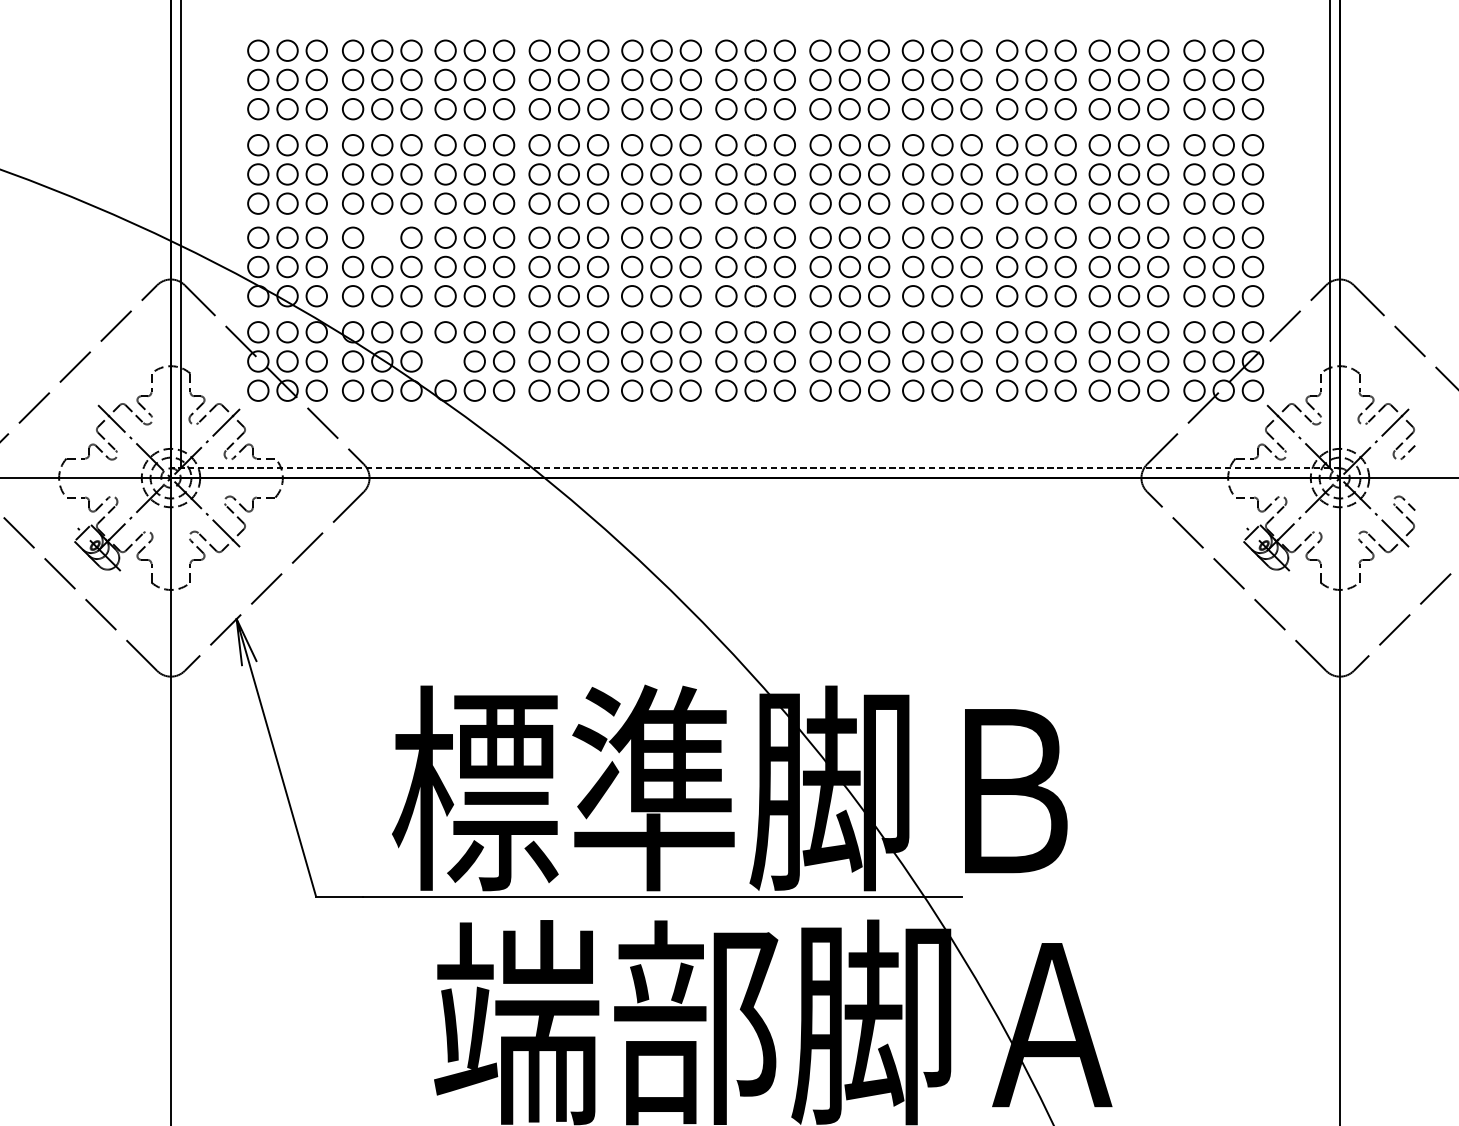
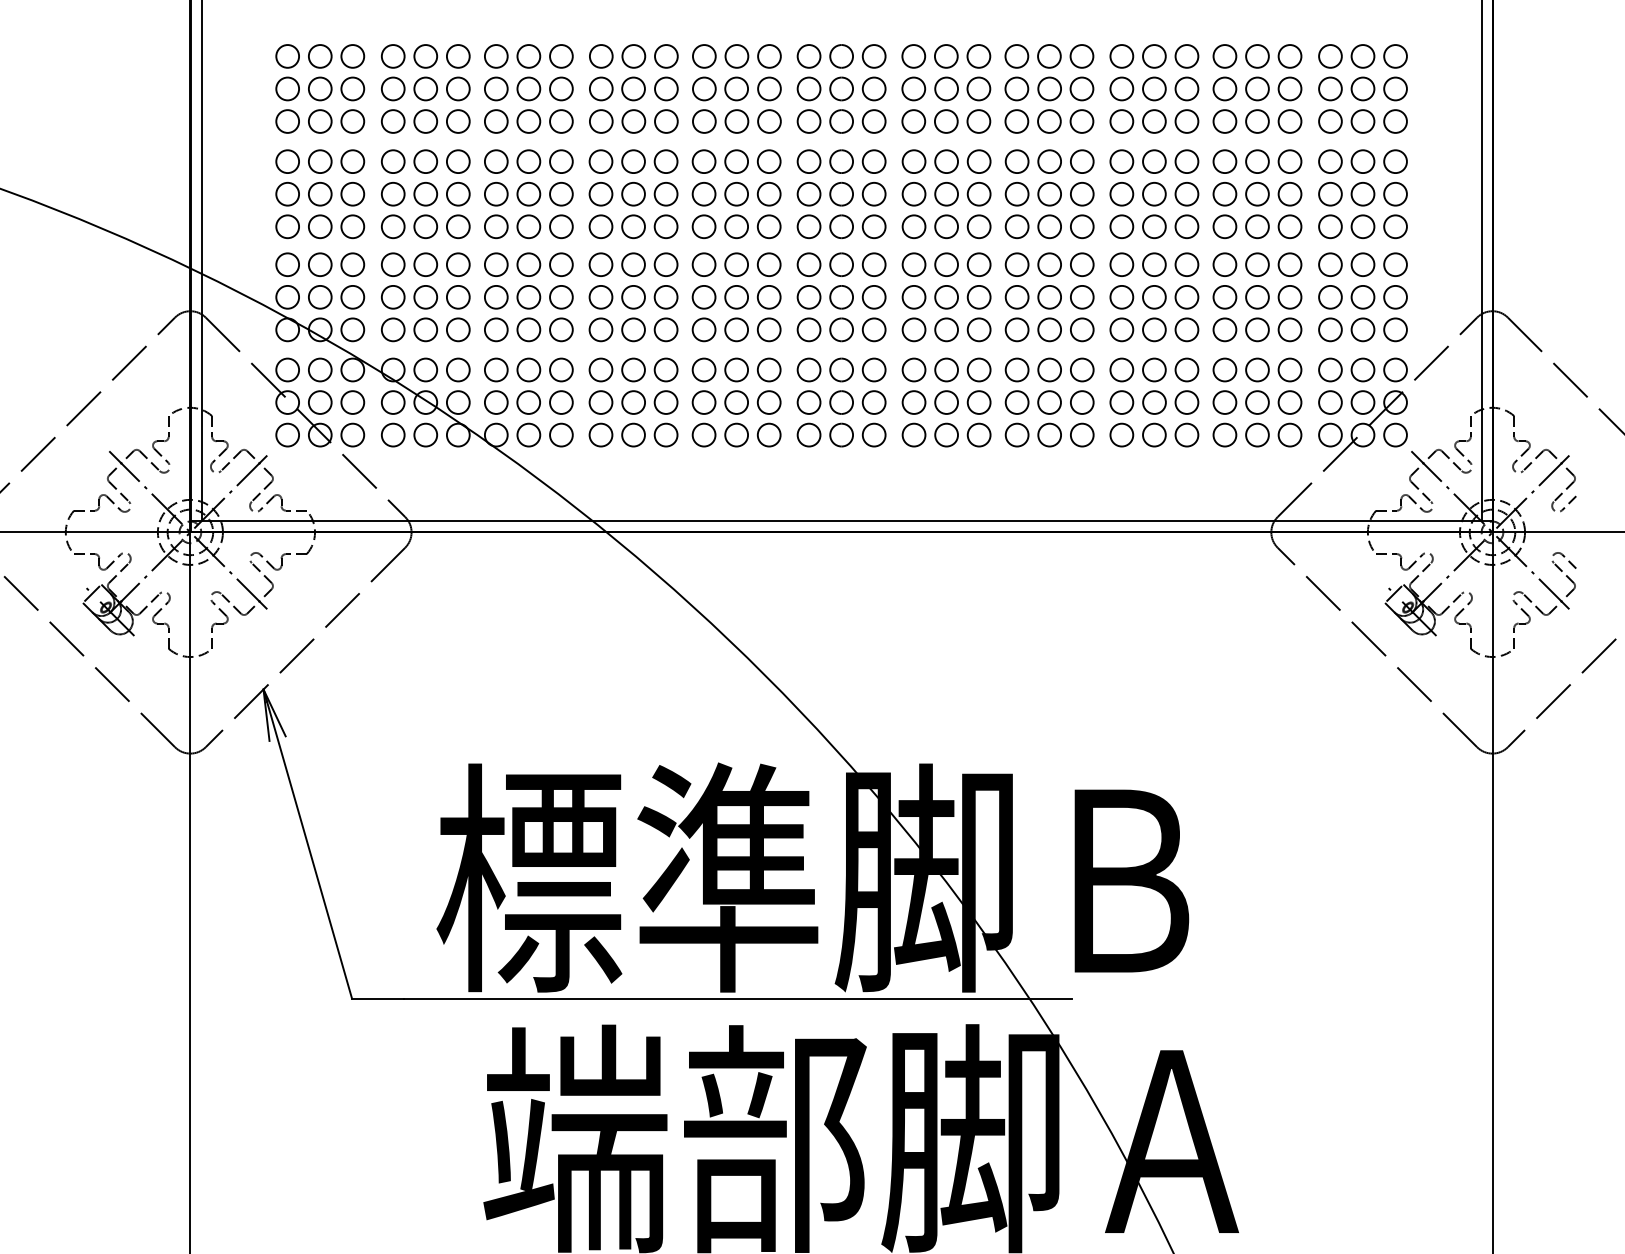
circle: (382, 237) -> (425, 264), added
circle: (445, 361) -> (496, 402), added
line: (755, 468) -> (841, 521), dashed -> solid

